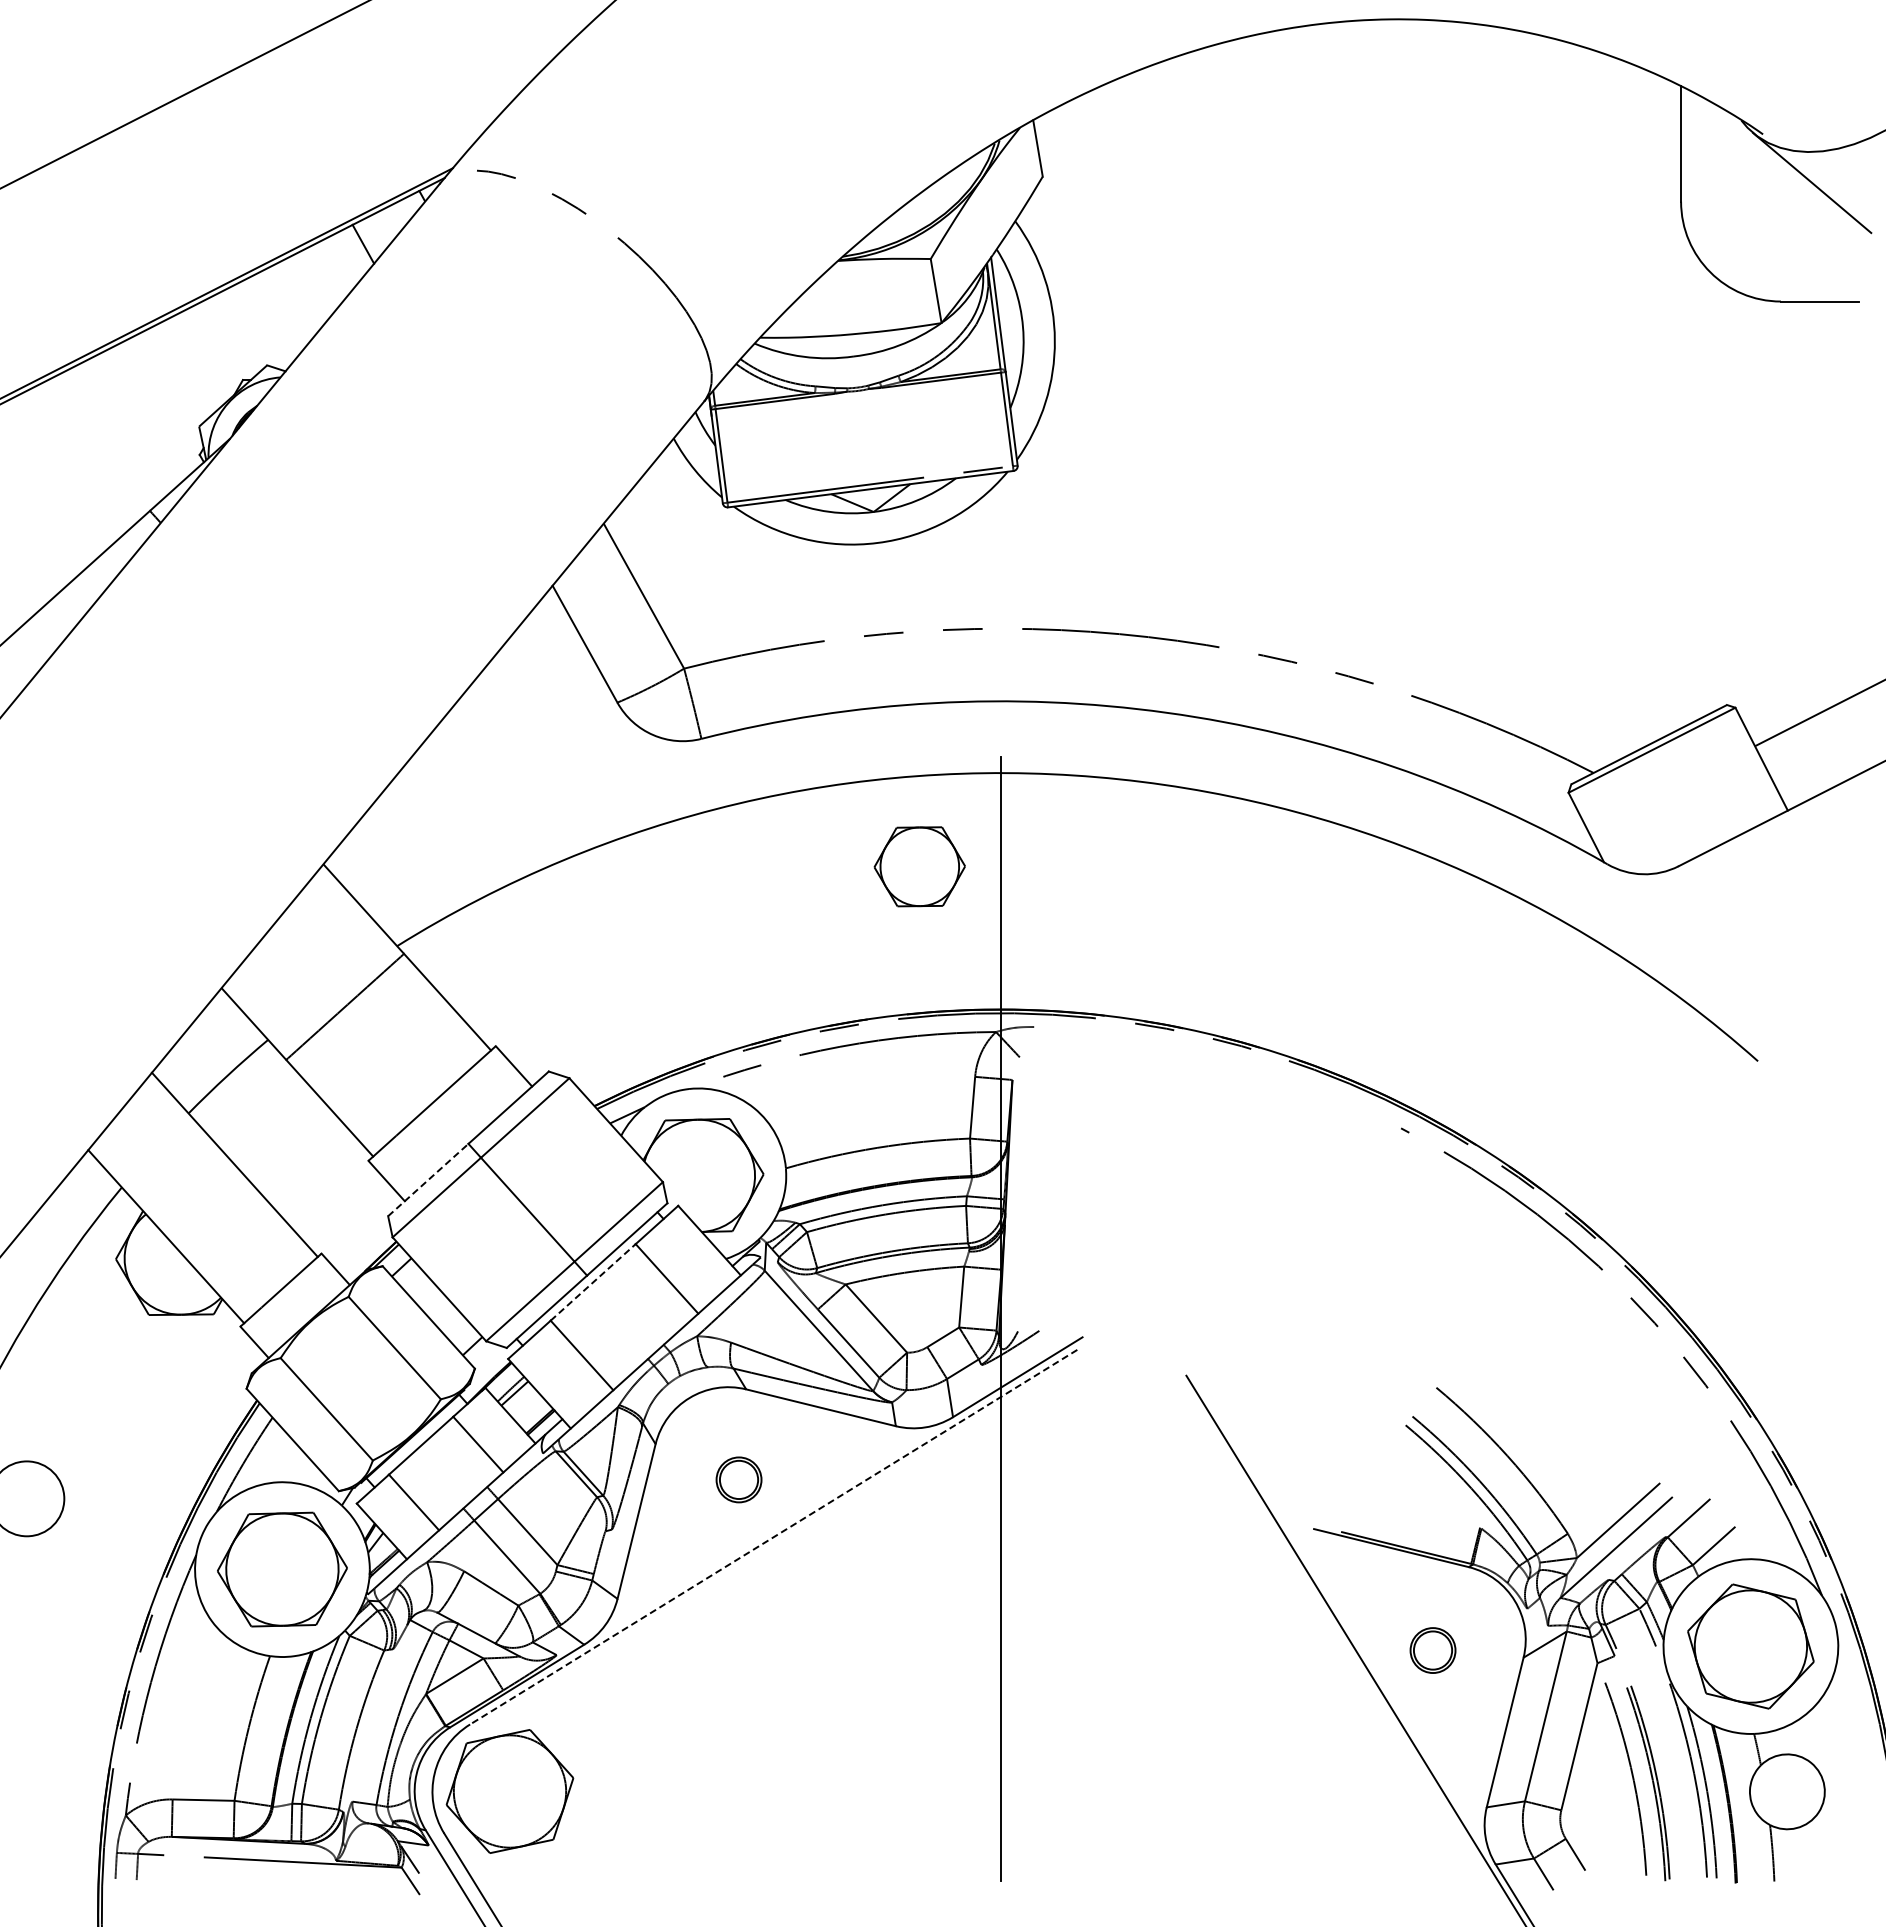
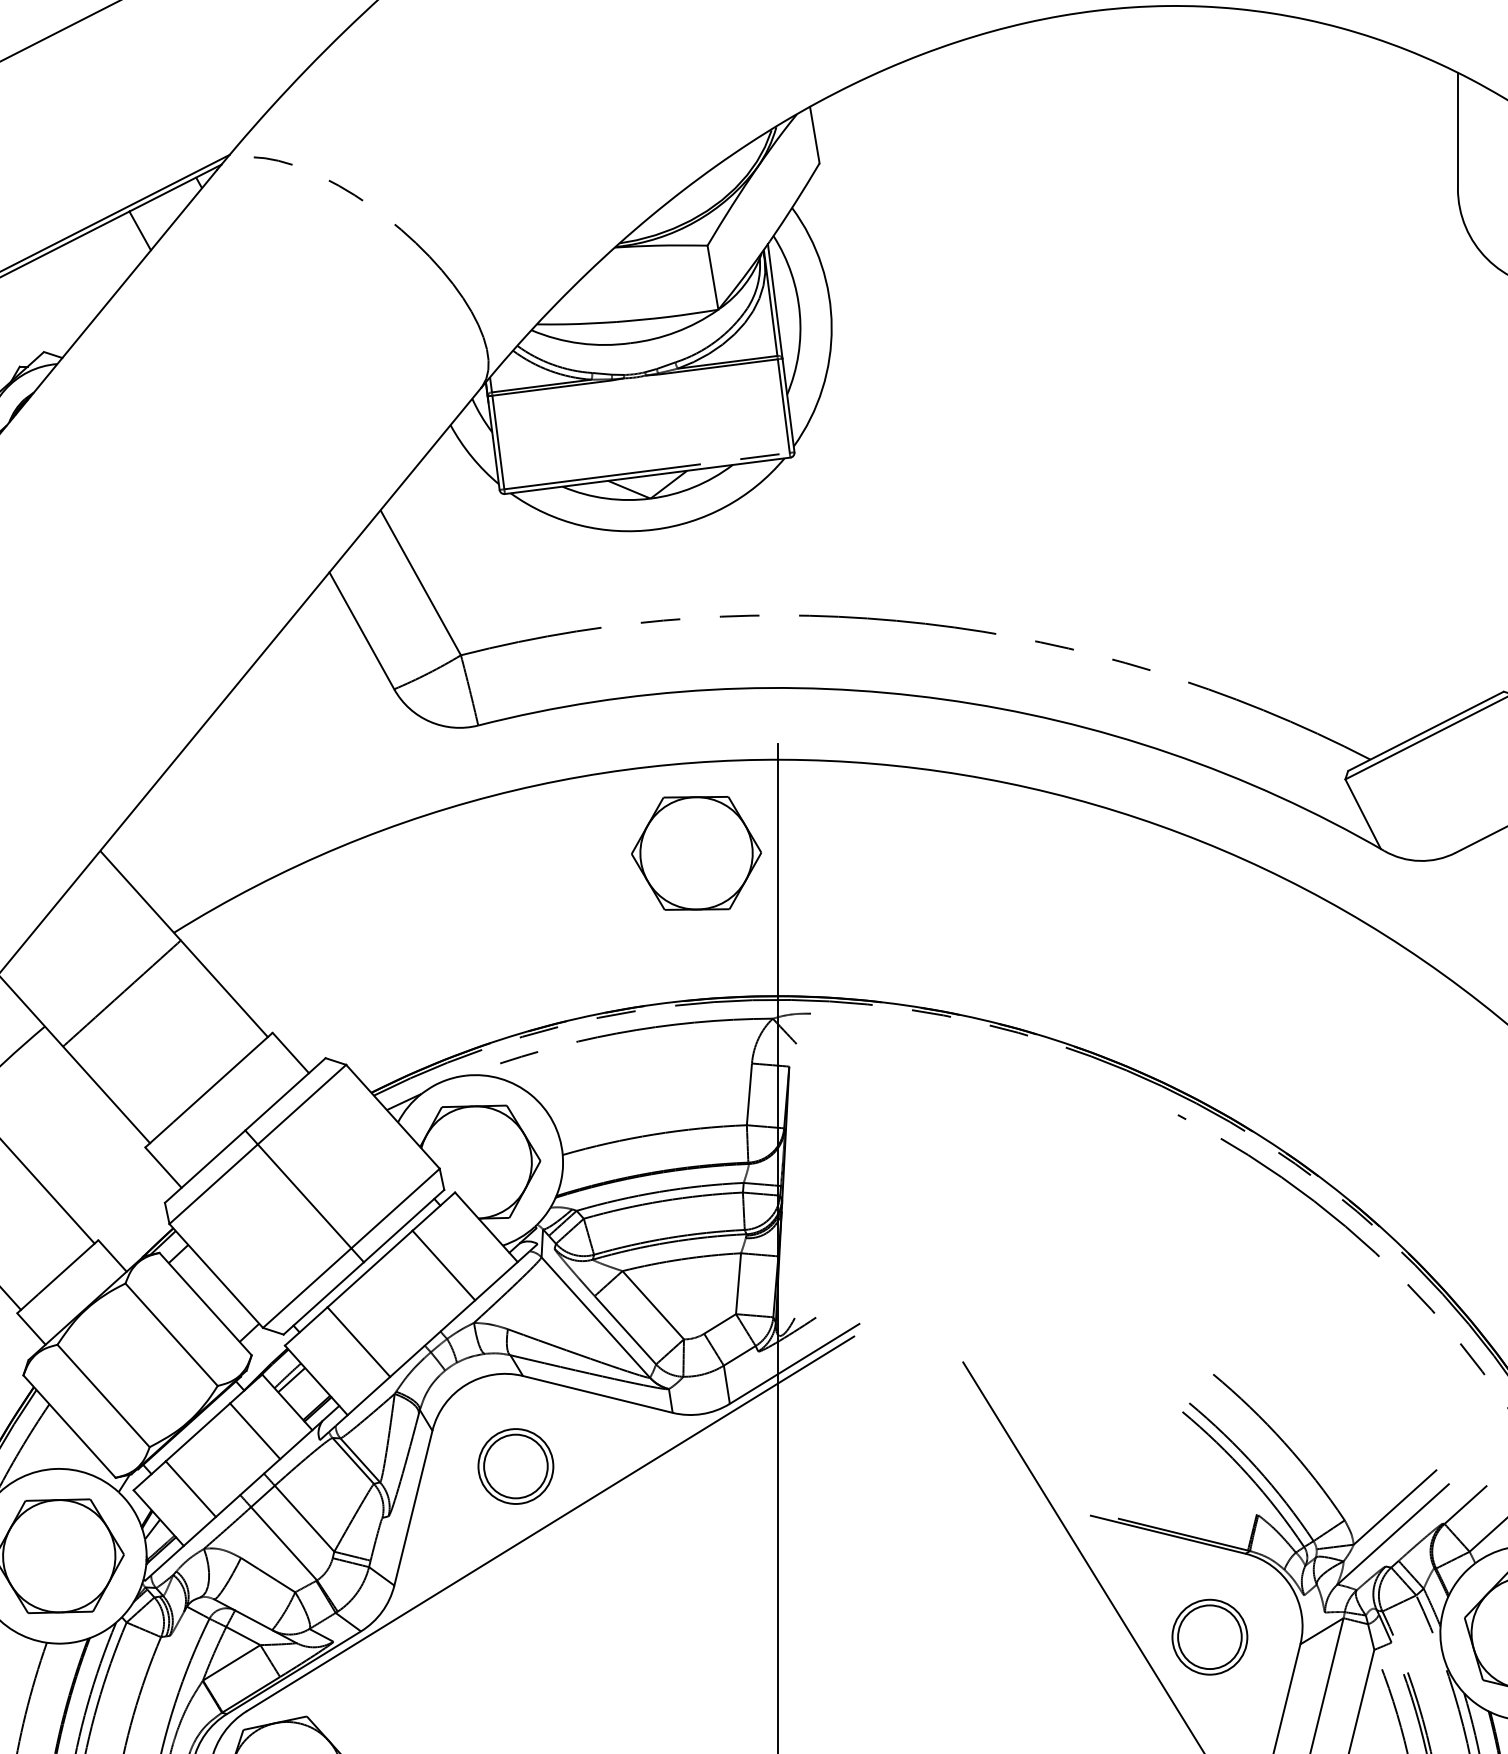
part: (919, 866) -> (696, 853), size x1.43
line: (428, 1179) -> (205, 1166), dashed -> solid
line: (593, 1282) -> (370, 1269), dashed -> solid
part: (738, 1479) -> (515, 1466), size x1.67
line: (773, 1537) -> (550, 1524), dashed -> solid
part: (1432, 1650) -> (1209, 1637), size x1.67

